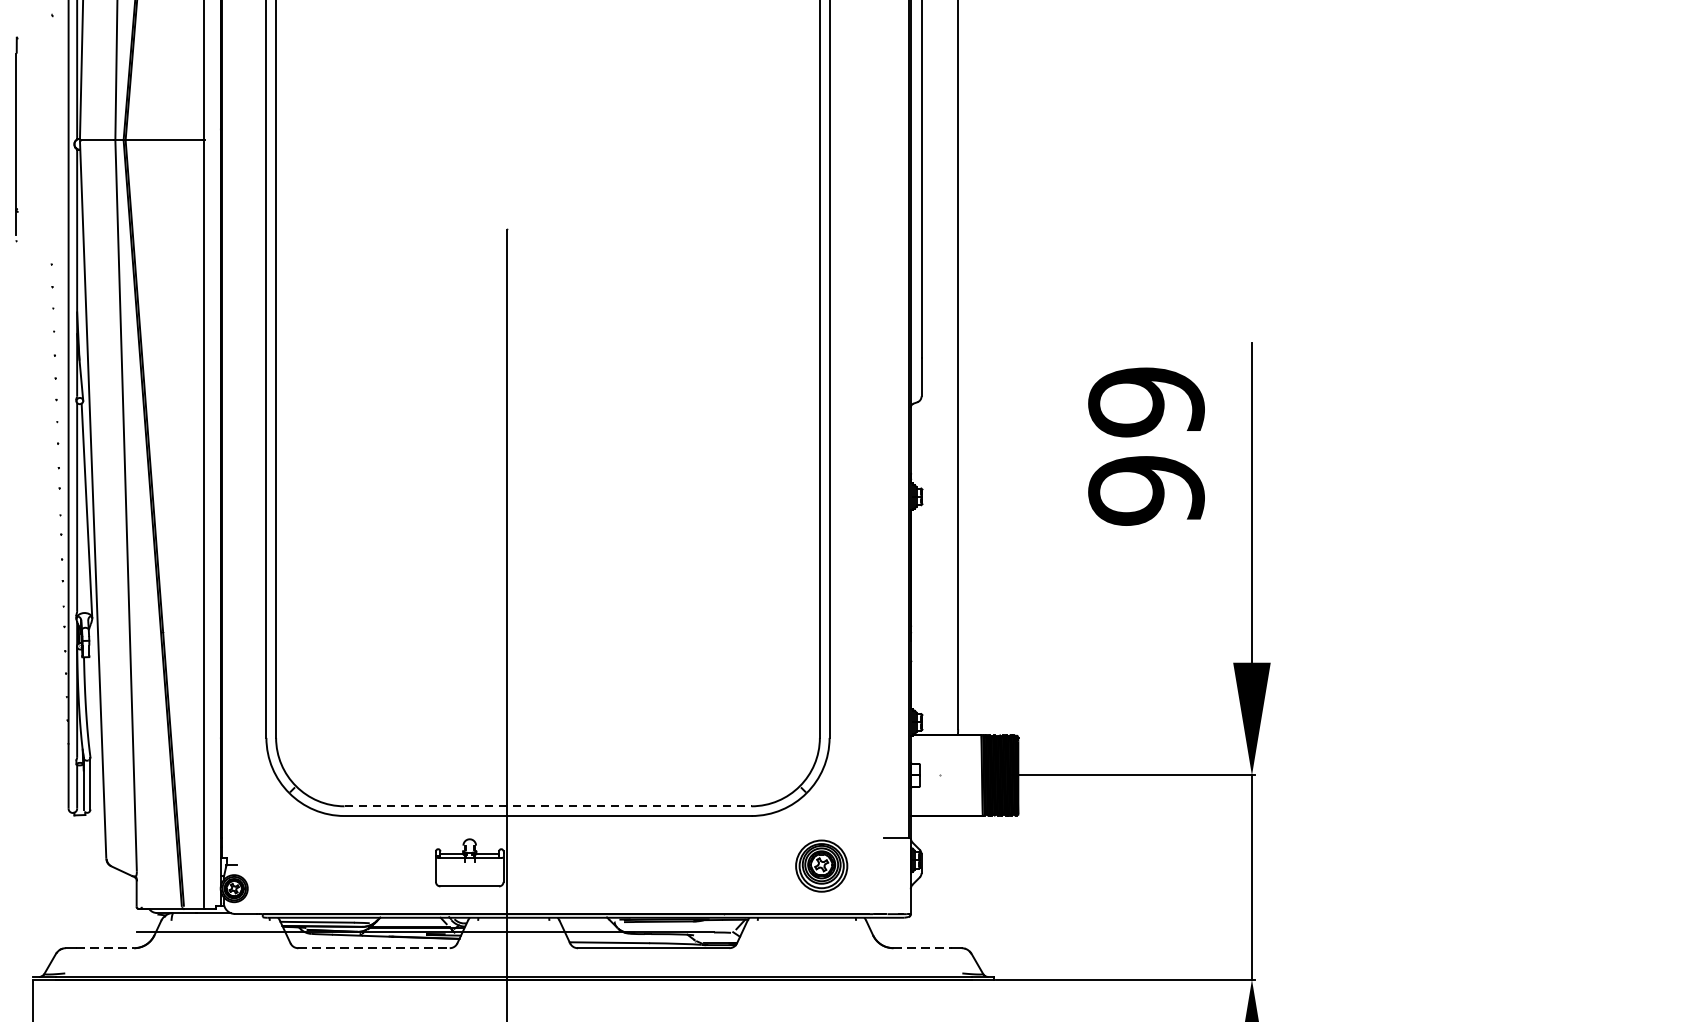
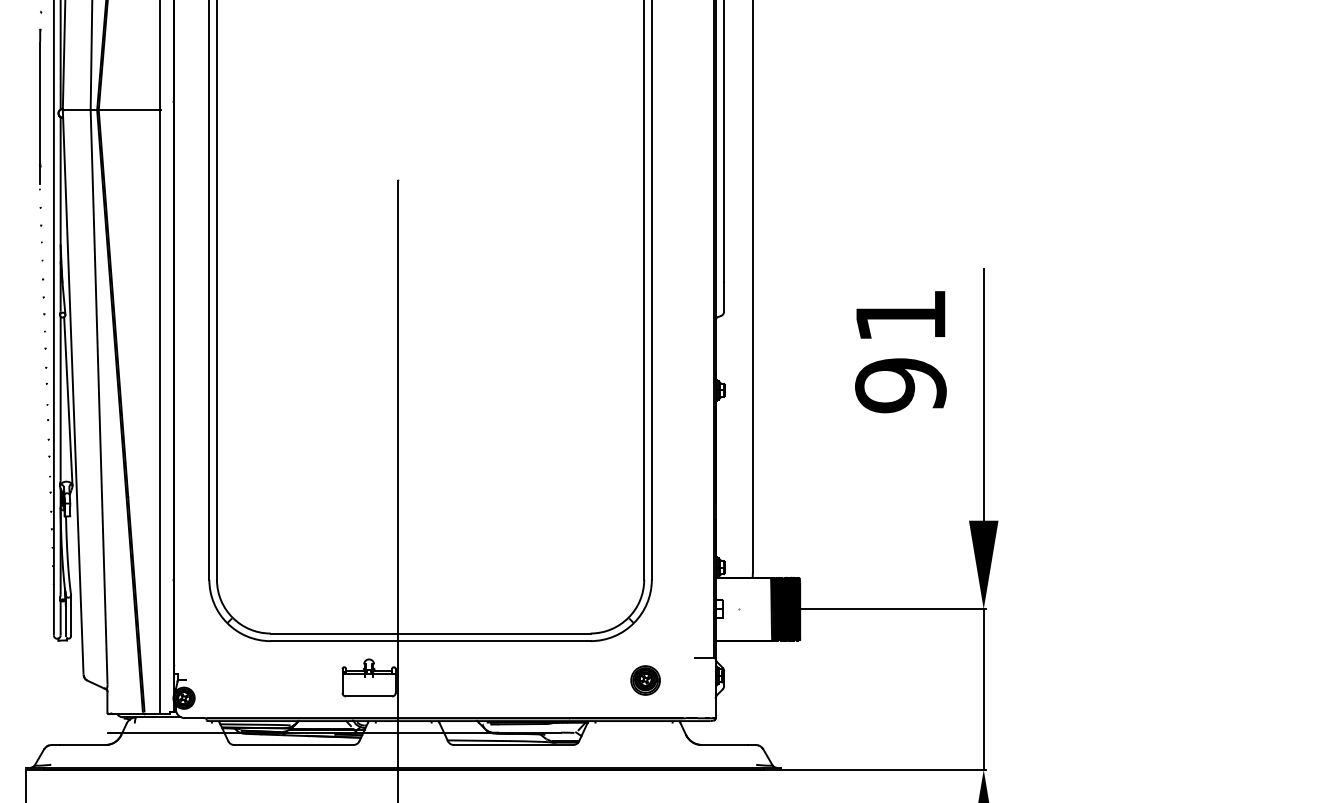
line: (17, 139) -> (40, 109), moved
text: (1146, 401) -> (900, 315), 99 -> 91
line: (547, 806) -> (430, 633), dashed -> solid
part: (821, 866) -> (645, 680), size x0.71
line: (104, 948) -> (82, 745), dashed -> solid
line: (374, 948) -> (294, 745), dashed -> solid
line: (922, 948) -> (724, 745), dashed -> solid

